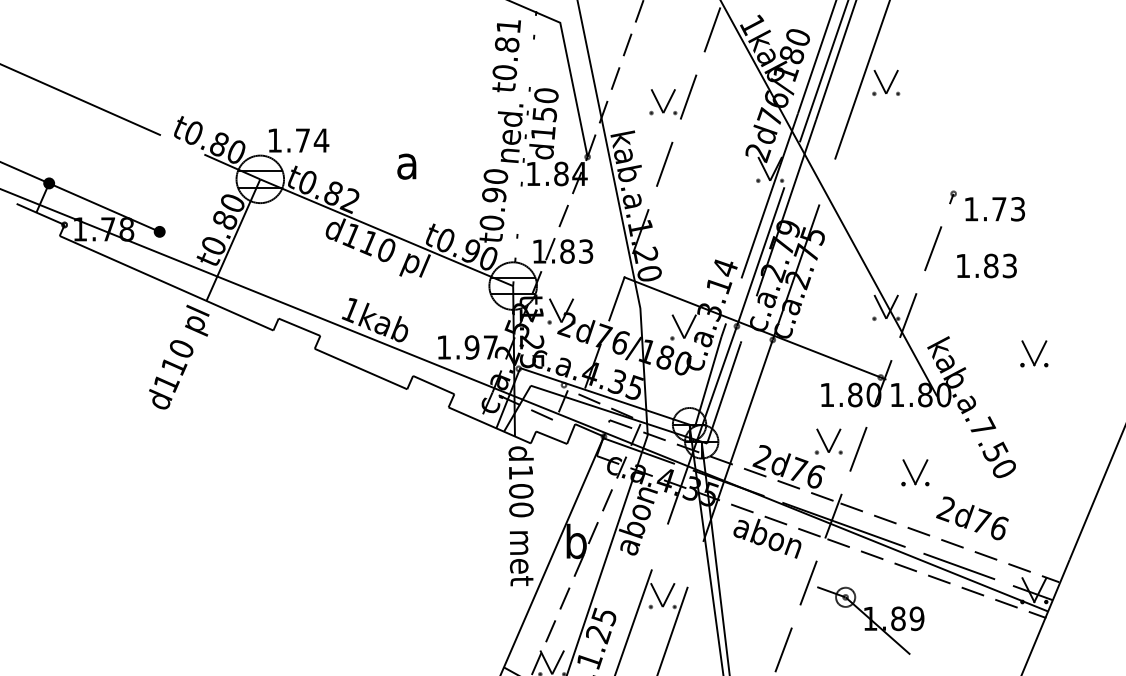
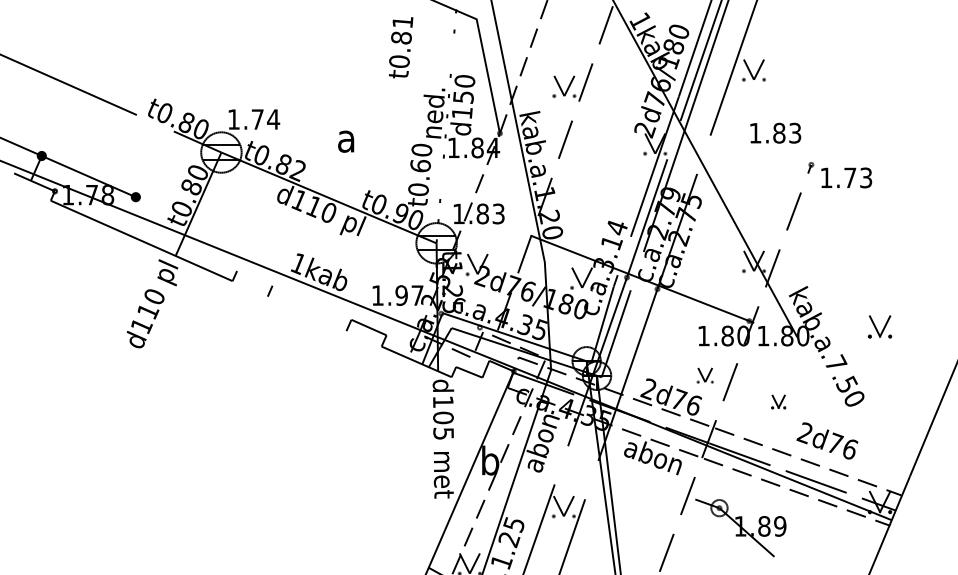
text: (507, 55) -> (401, 47), moved
text: (494, 194) -> (420, 165), t0.90 -> t0.60
text: (986, 265) -> (775, 132), moved
line: (299, 326) -> (254, 277), removed
part: (1034, 353) -> (880, 326), moved
line: (360, 368) -> (306, 313), removed
part: (829, 441) -> (705, 375), size x0.7
part: (915, 471) -> (778, 401), size x0.6
text: (521, 509) -> (443, 433), d100 -> d105

